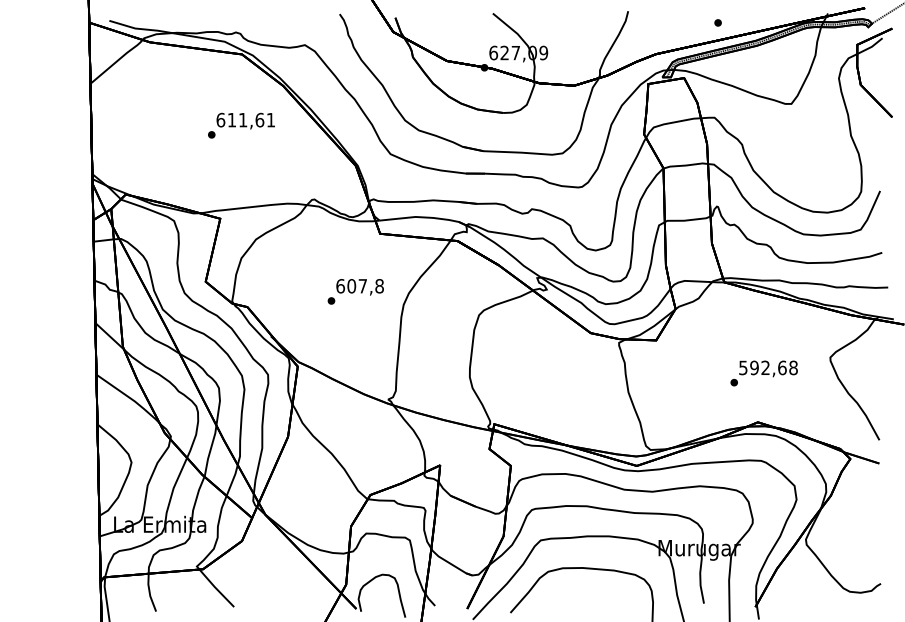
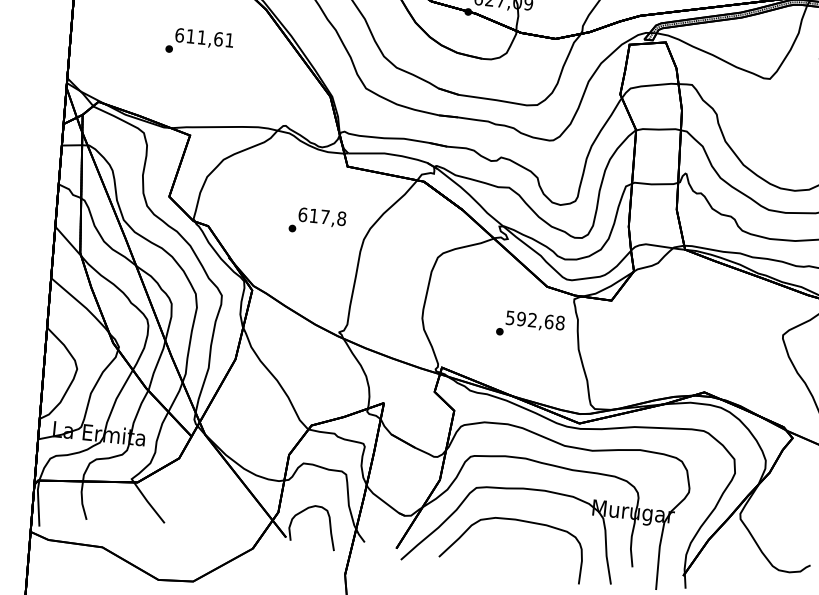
text: (241, 125) -> (199, 42), moved
text: (351, 286) -> (313, 216), 607,8 -> 617,8
text: (763, 373) -> (529, 325), moved

